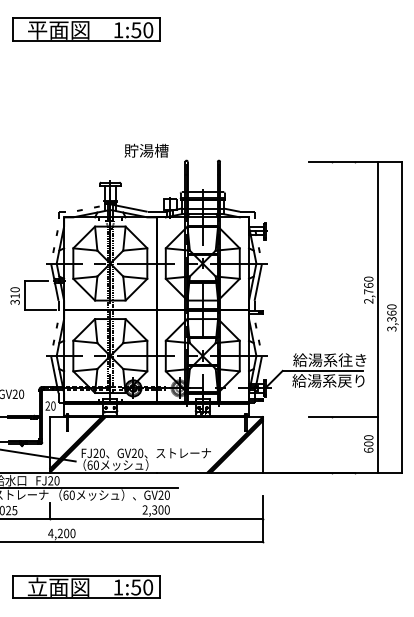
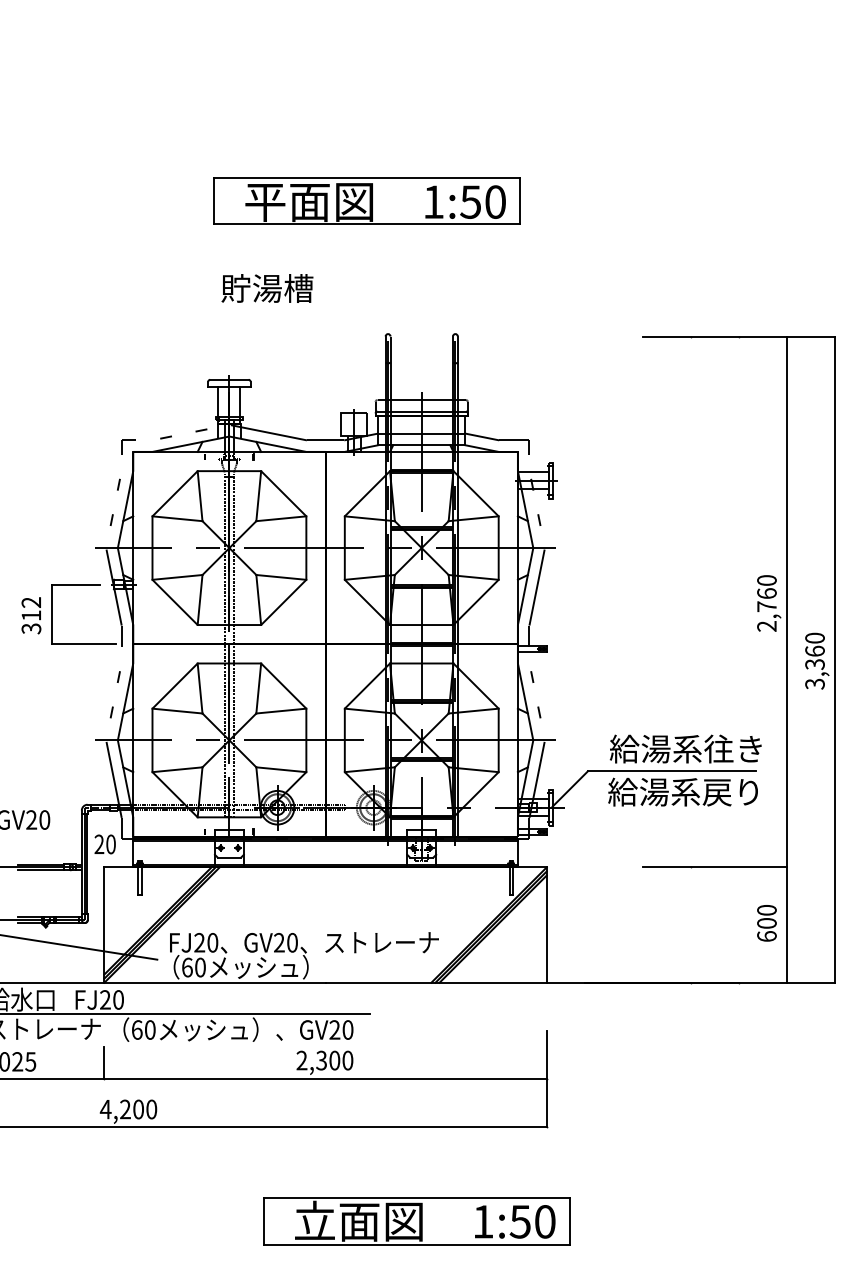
part: (86, 29) -> (367, 200), moved
text: (146, 150) -> (267, 287), moved
text: (14, 289) -> (30, 601), 310 -> 312
part: (86, 586) -> (416, 1219), moved

